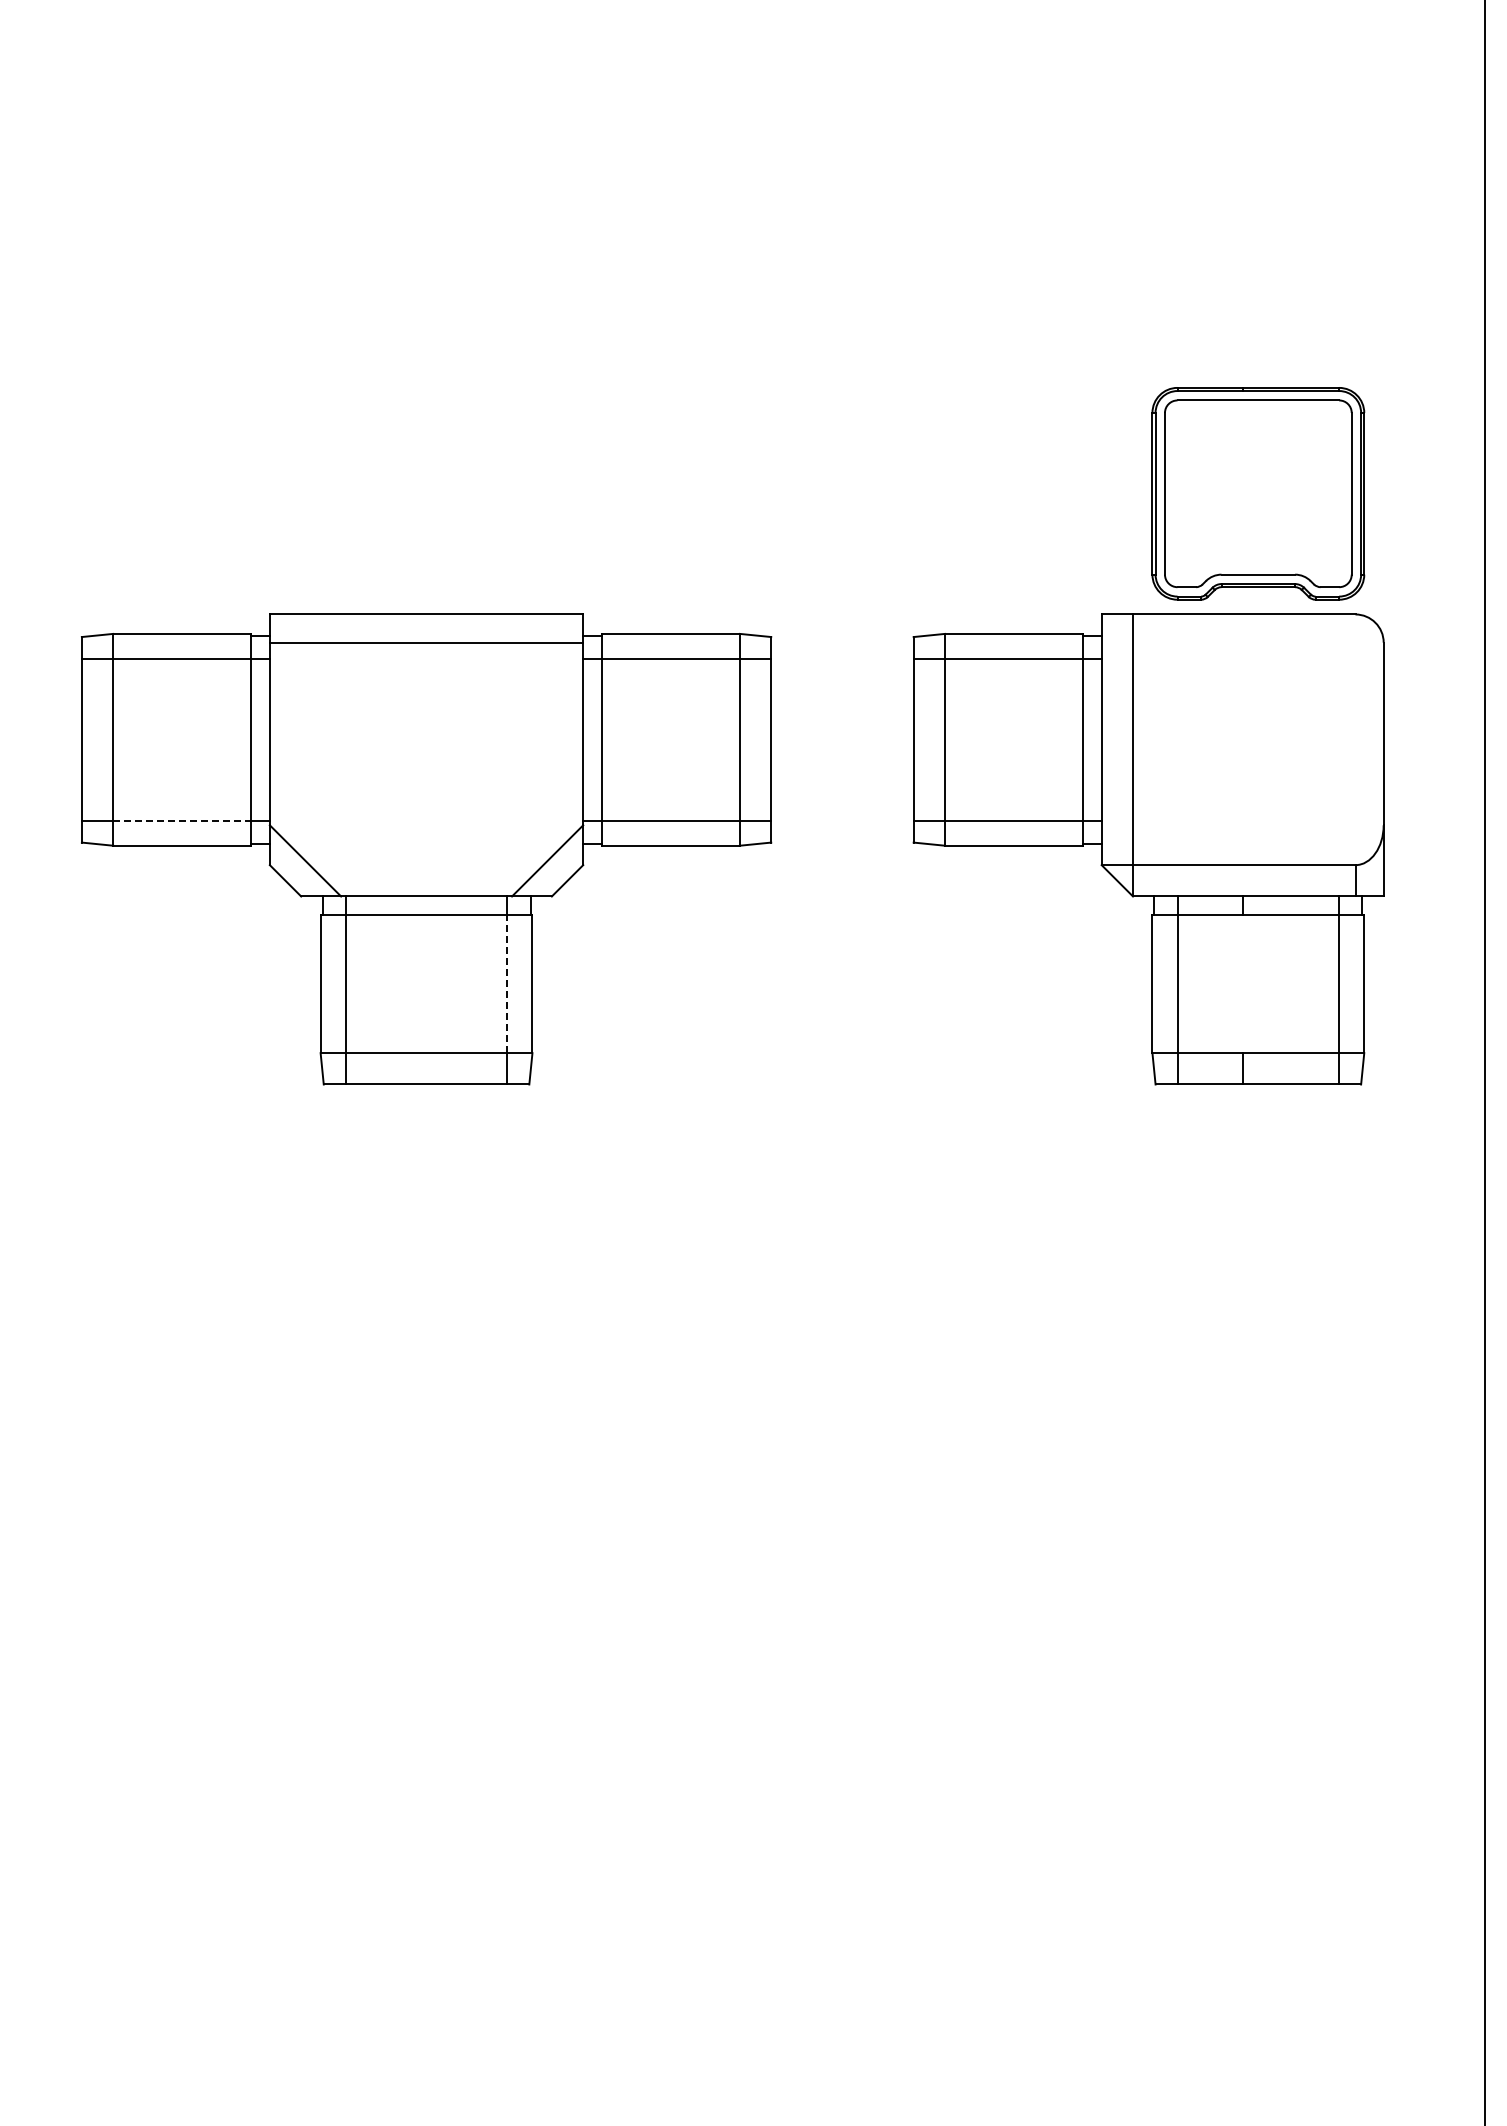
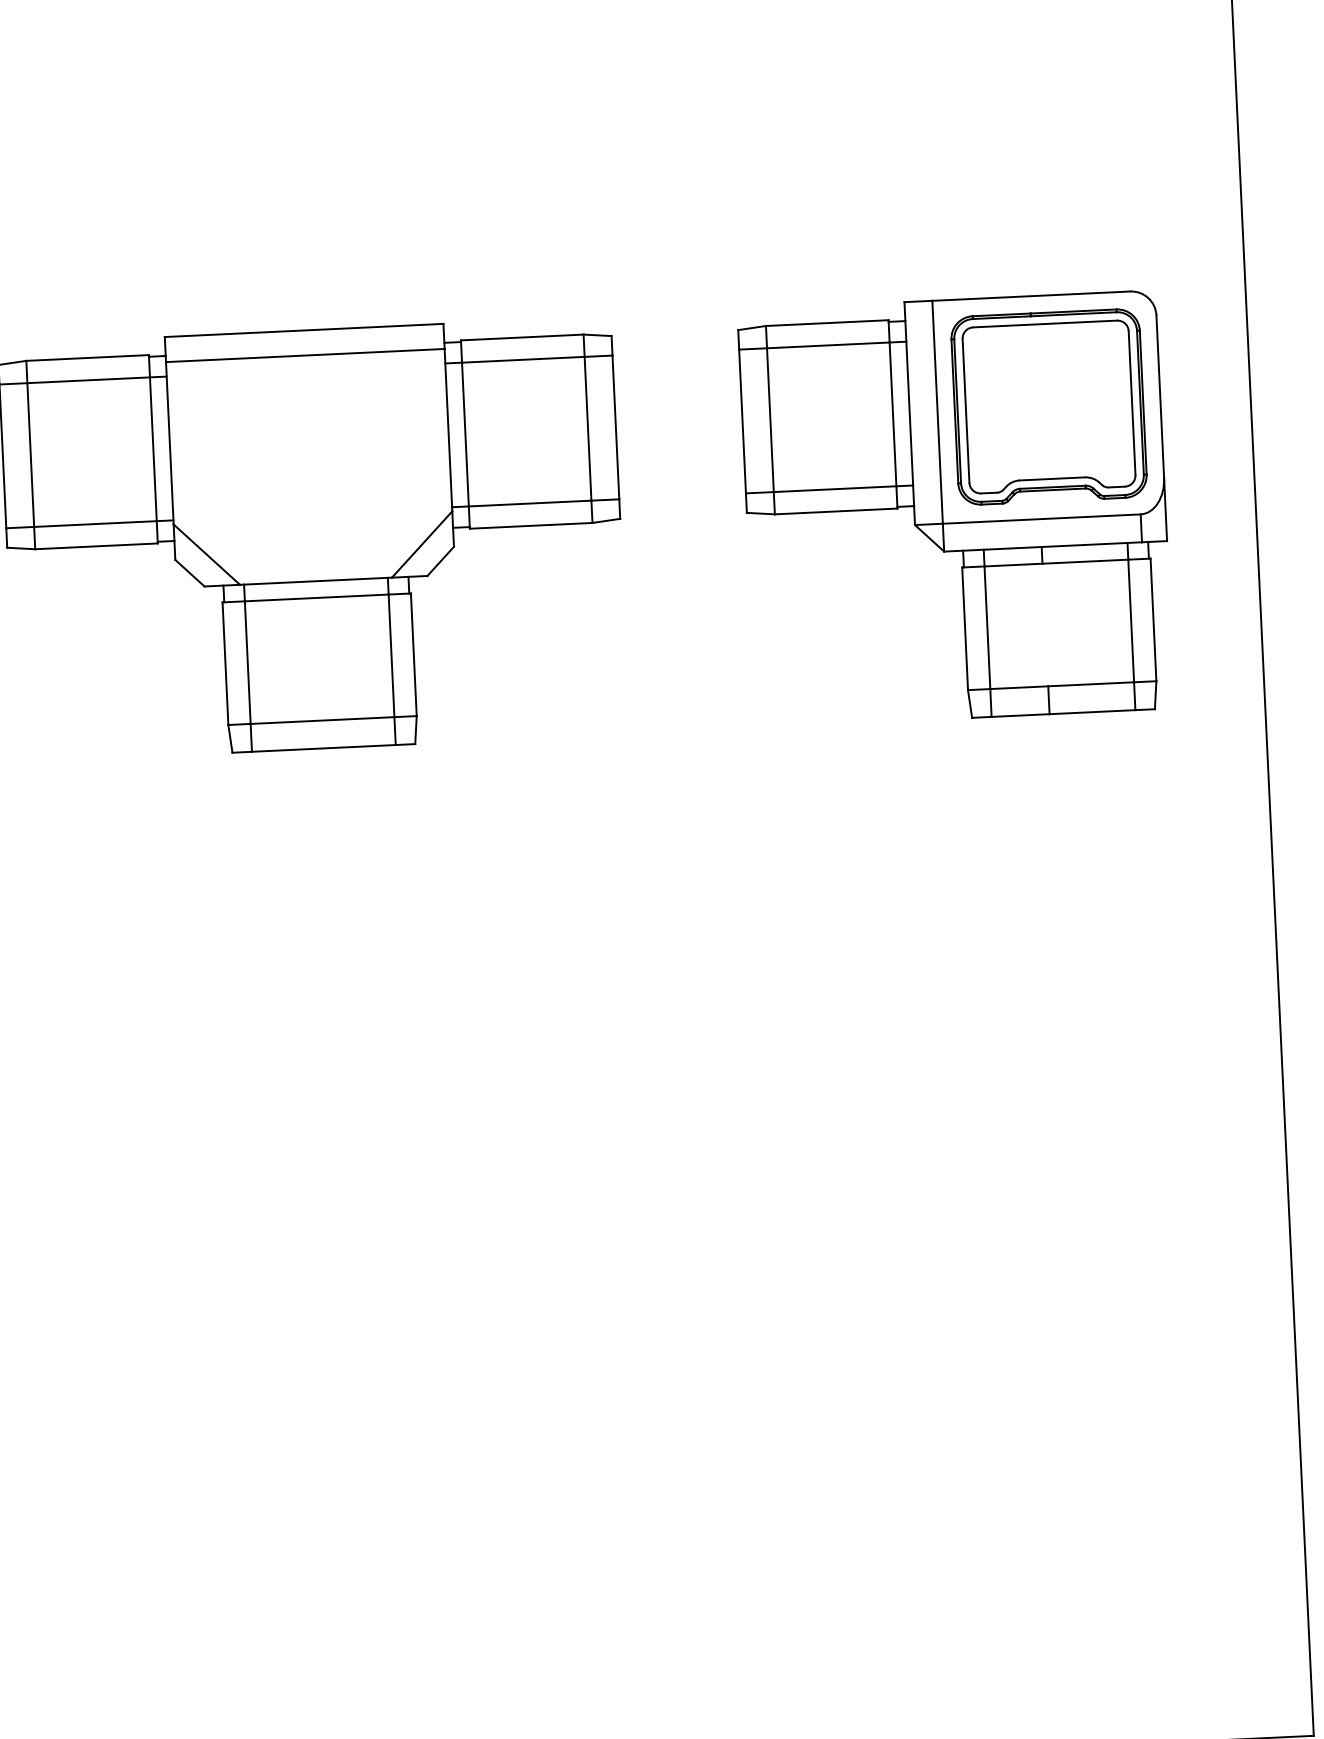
part: (1258, 493) -> (1049, 406), moved
line: (182, 820) -> (95, 523), dashed -> solid
line: (507, 984) -> (391, 656), dashed -> solid

